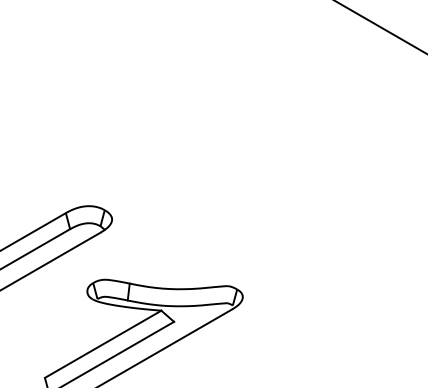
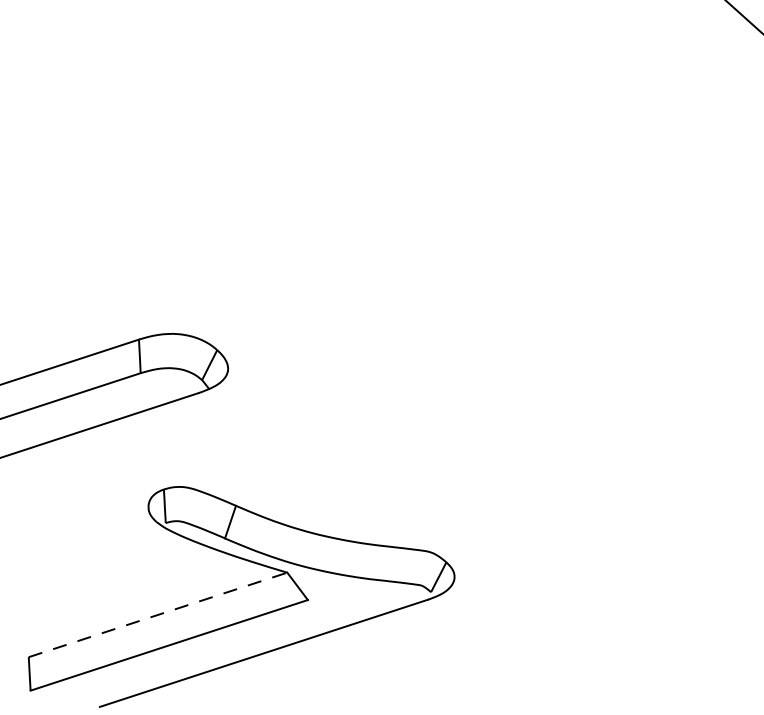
line: (103, 344) -> (158, 615), solid -> dashed

